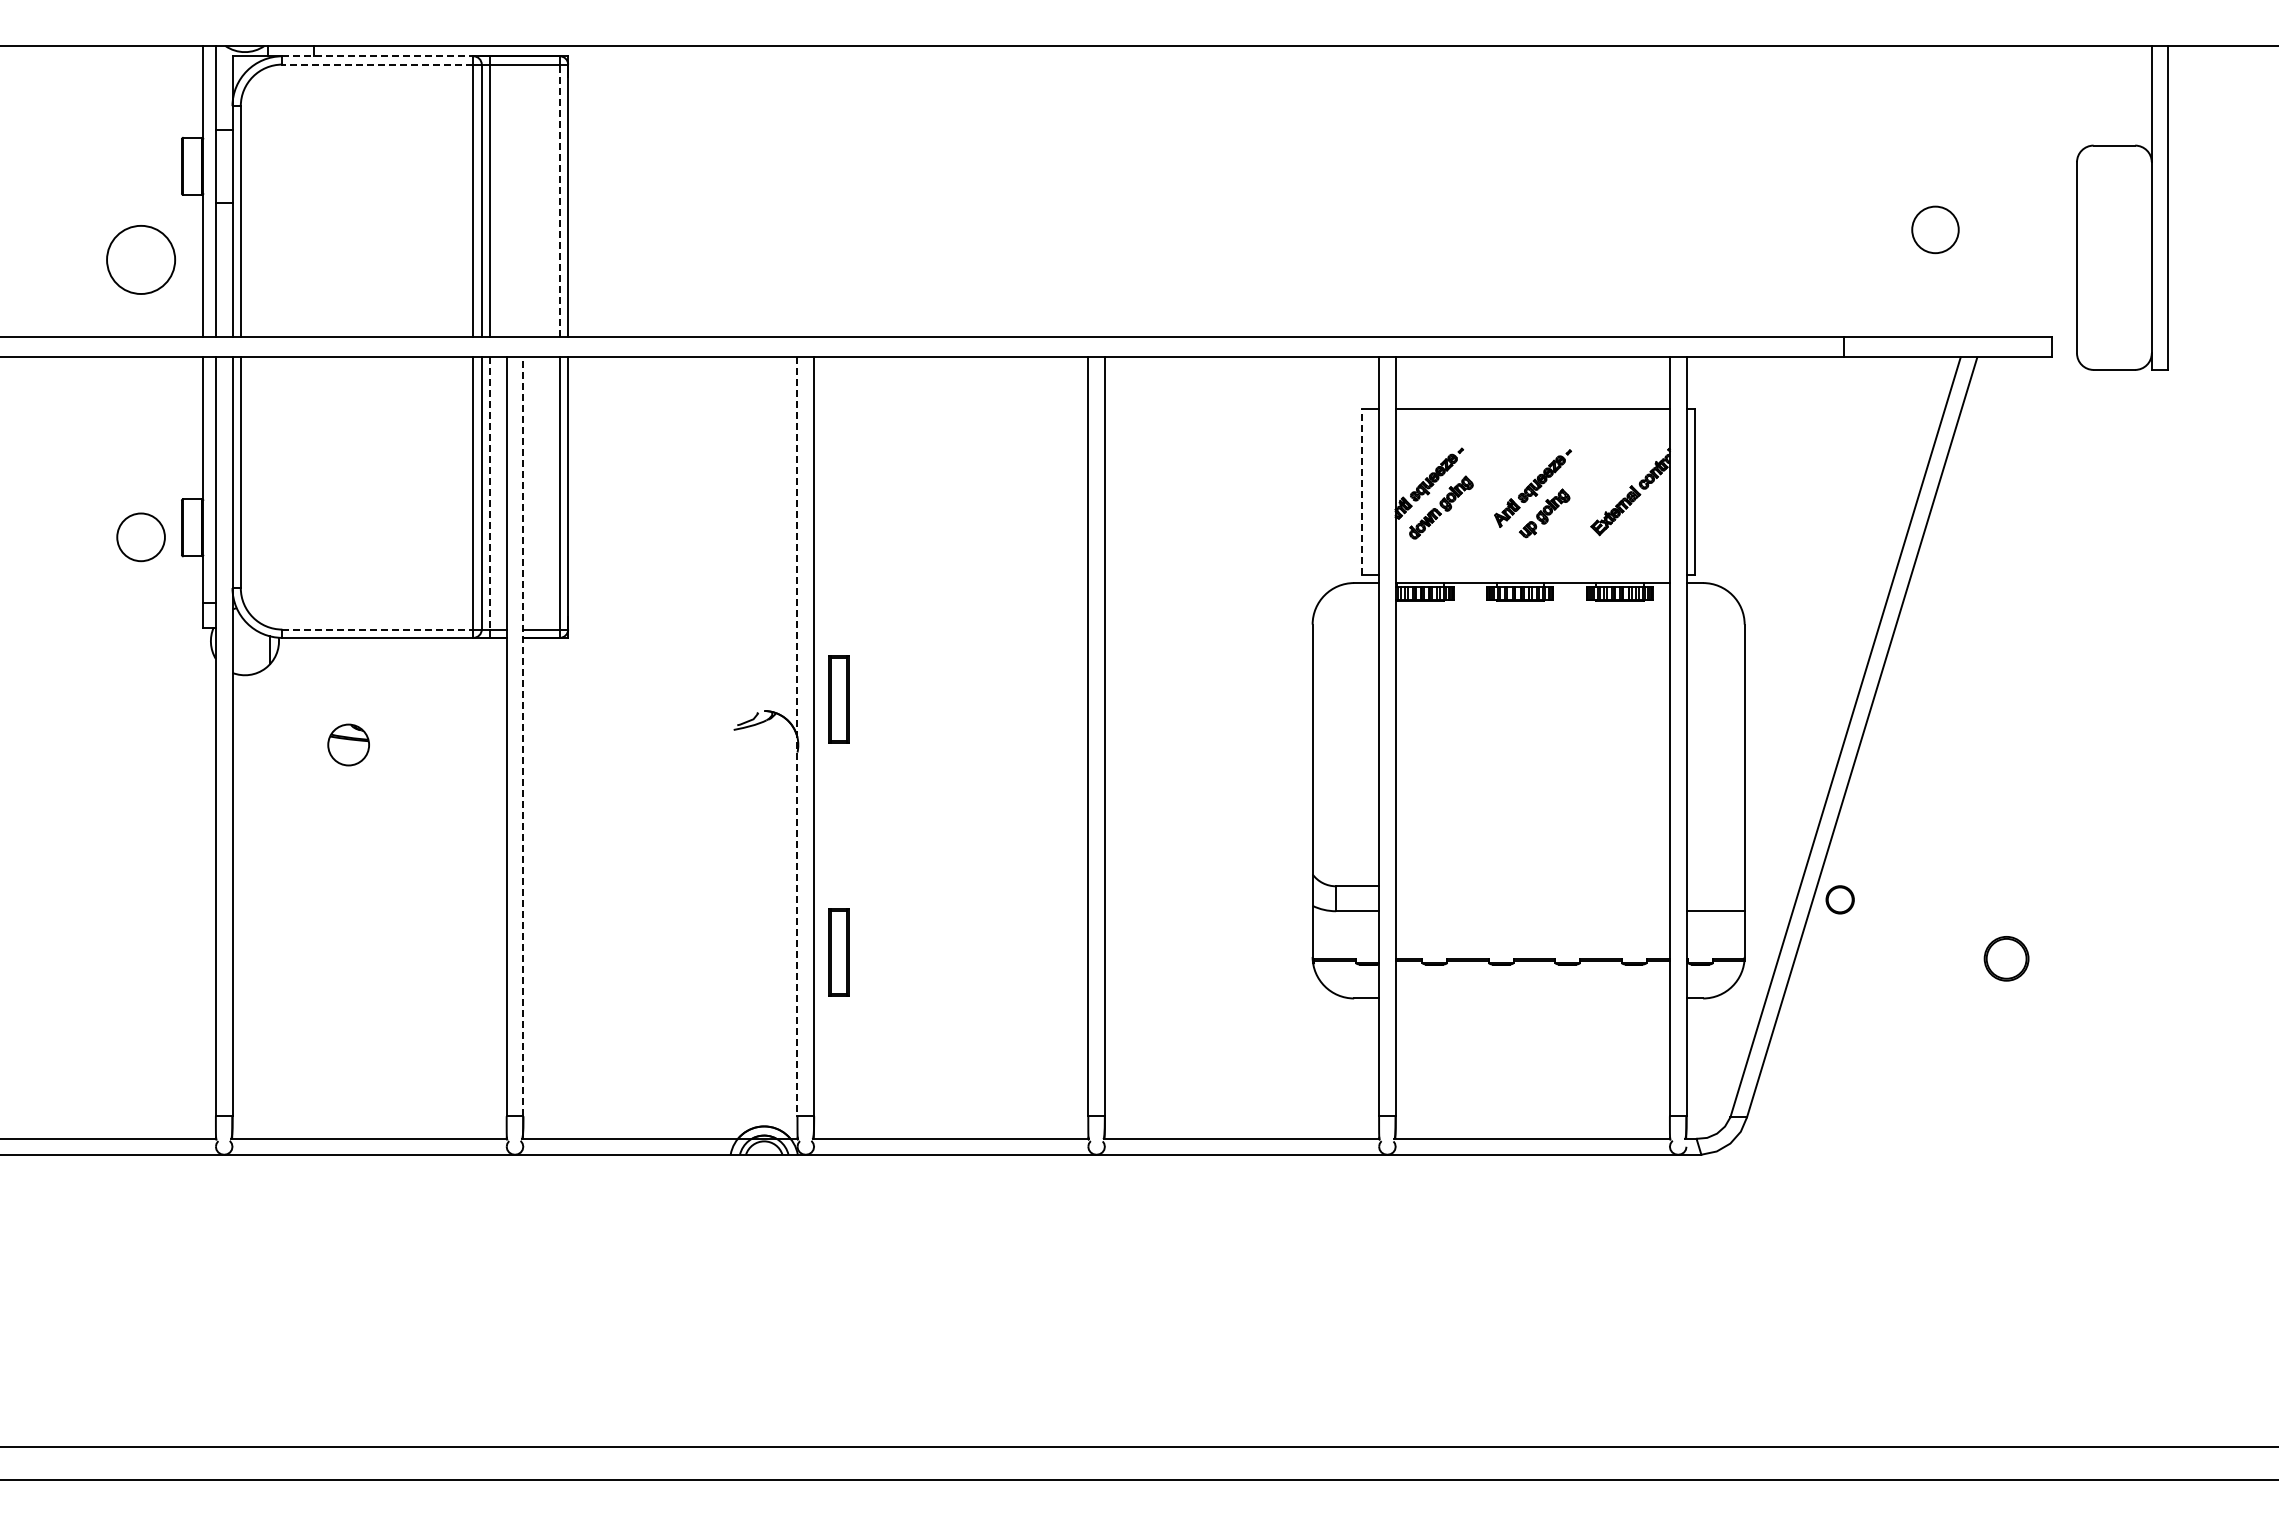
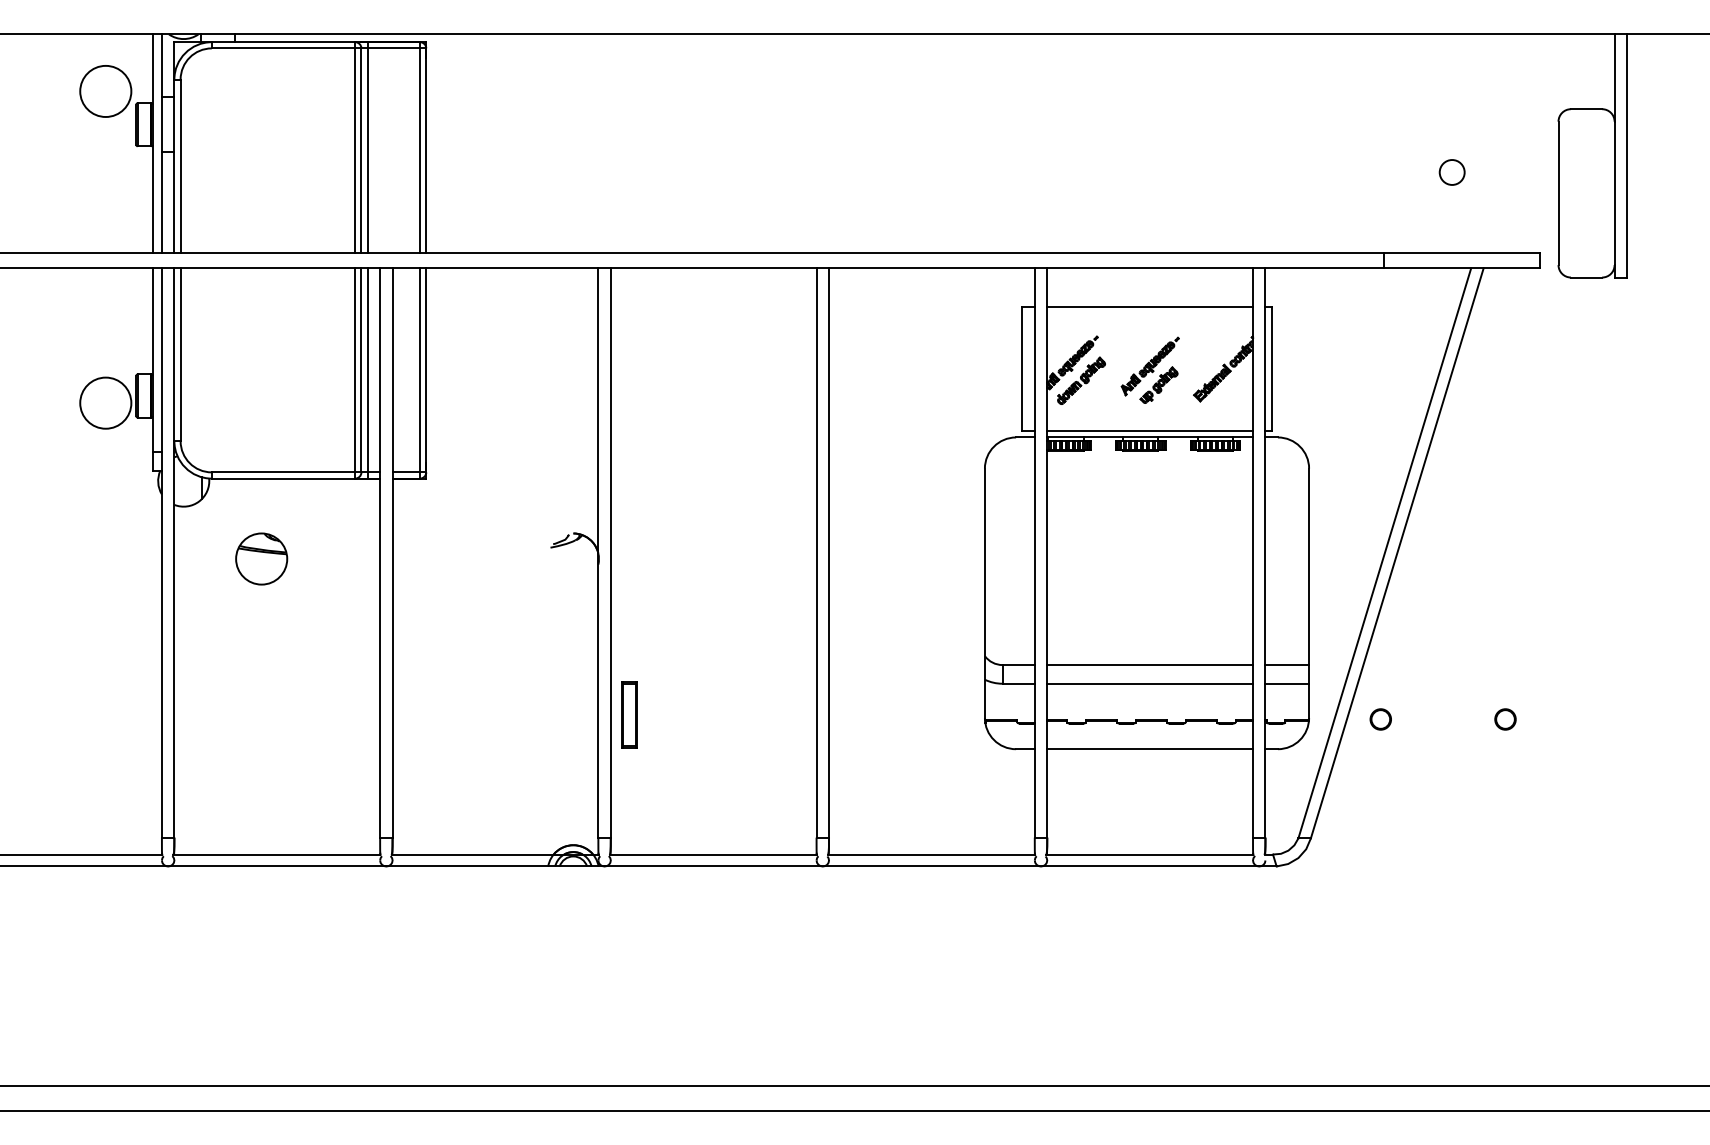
line: (377, 56) -> (283, 42), dashed -> solid
line: (377, 64) -> (283, 48), dashed -> solid
line: (559, 200) -> (419, 150), dashed -> solid
circle: (1934, 229) -> (1451, 172), size x0.71
circle: (141, 259) -> (106, 91), moved
line: (1362, 491) -> (1022, 368), dashed -> solid
line: (490, 494) -> (367, 371), dashed -> solid
circle: (141, 537) -> (106, 403), size x1.43
line: (1532, 574) -> (1149, 431), added
line: (377, 629) -> (283, 472), dashed -> solid
part: (838, 699) -> (629, 524), removed
line: (523, 736) -> (392, 552), dashed -> solid
line: (797, 737) -> (598, 553), dashed -> solid
part: (348, 744) -> (261, 558), size x1.67
line: (1532, 886) -> (1149, 665), added
line: (1715, 886) -> (1287, 665), added
circle: (1839, 899) -> (1380, 719), moved
line: (1532, 911) -> (1149, 683), added
part: (2005, 958) -> (1504, 719), size x0.62
line: (1532, 998) -> (1149, 749), added

